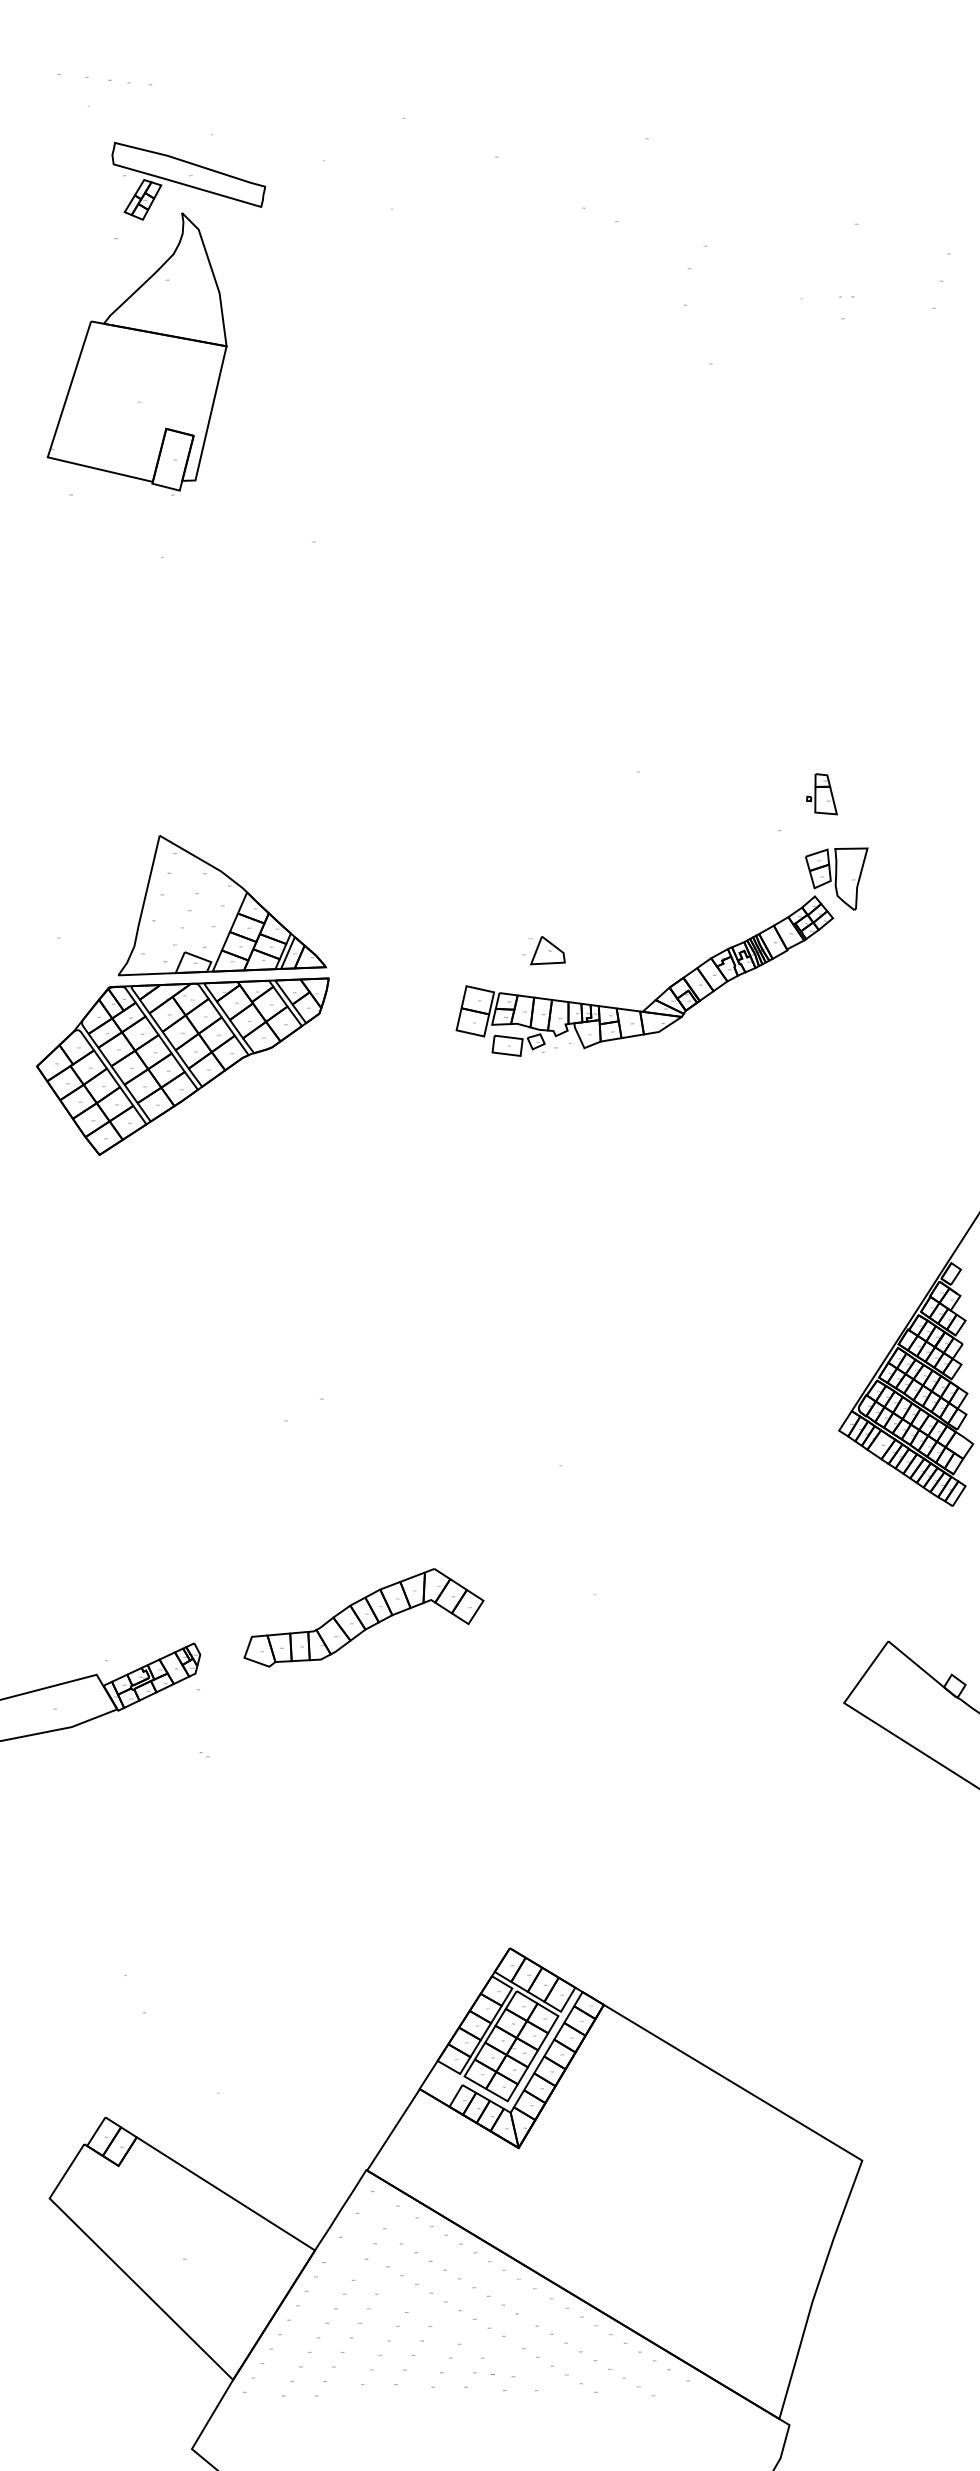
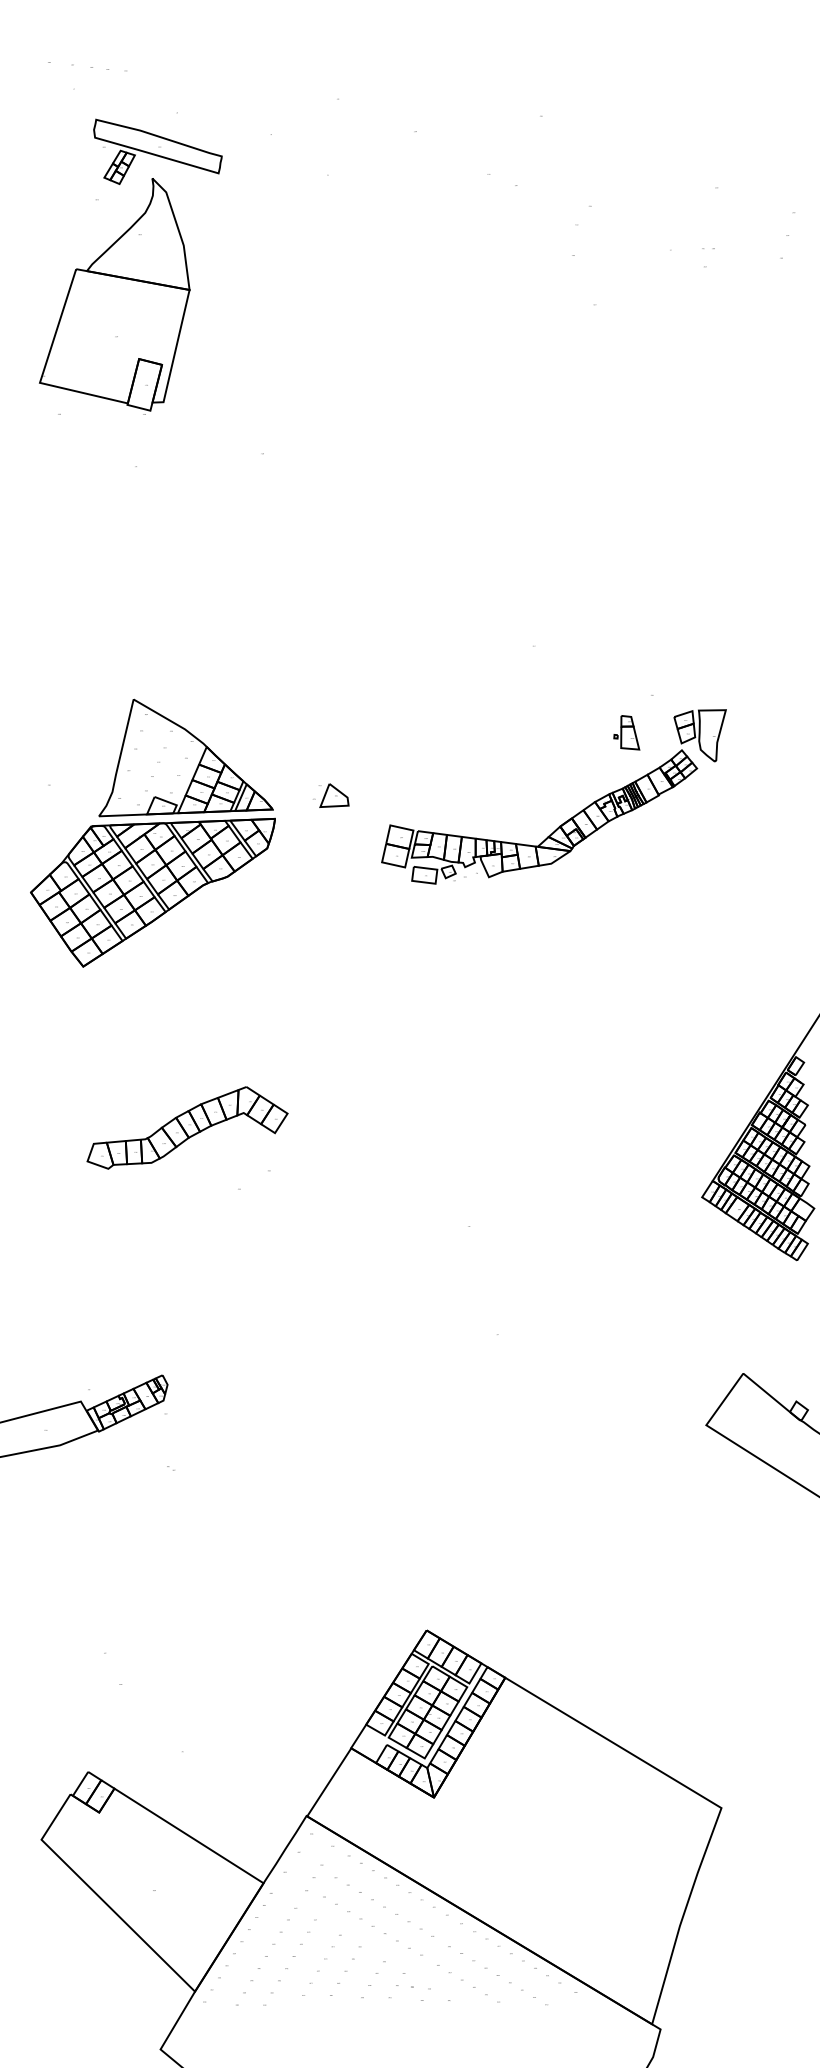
part: (821, 793) -> (626, 732), moved
part: (544, 950) -> (331, 795), moved
part: (363, 1617) -> (187, 1127), moved

